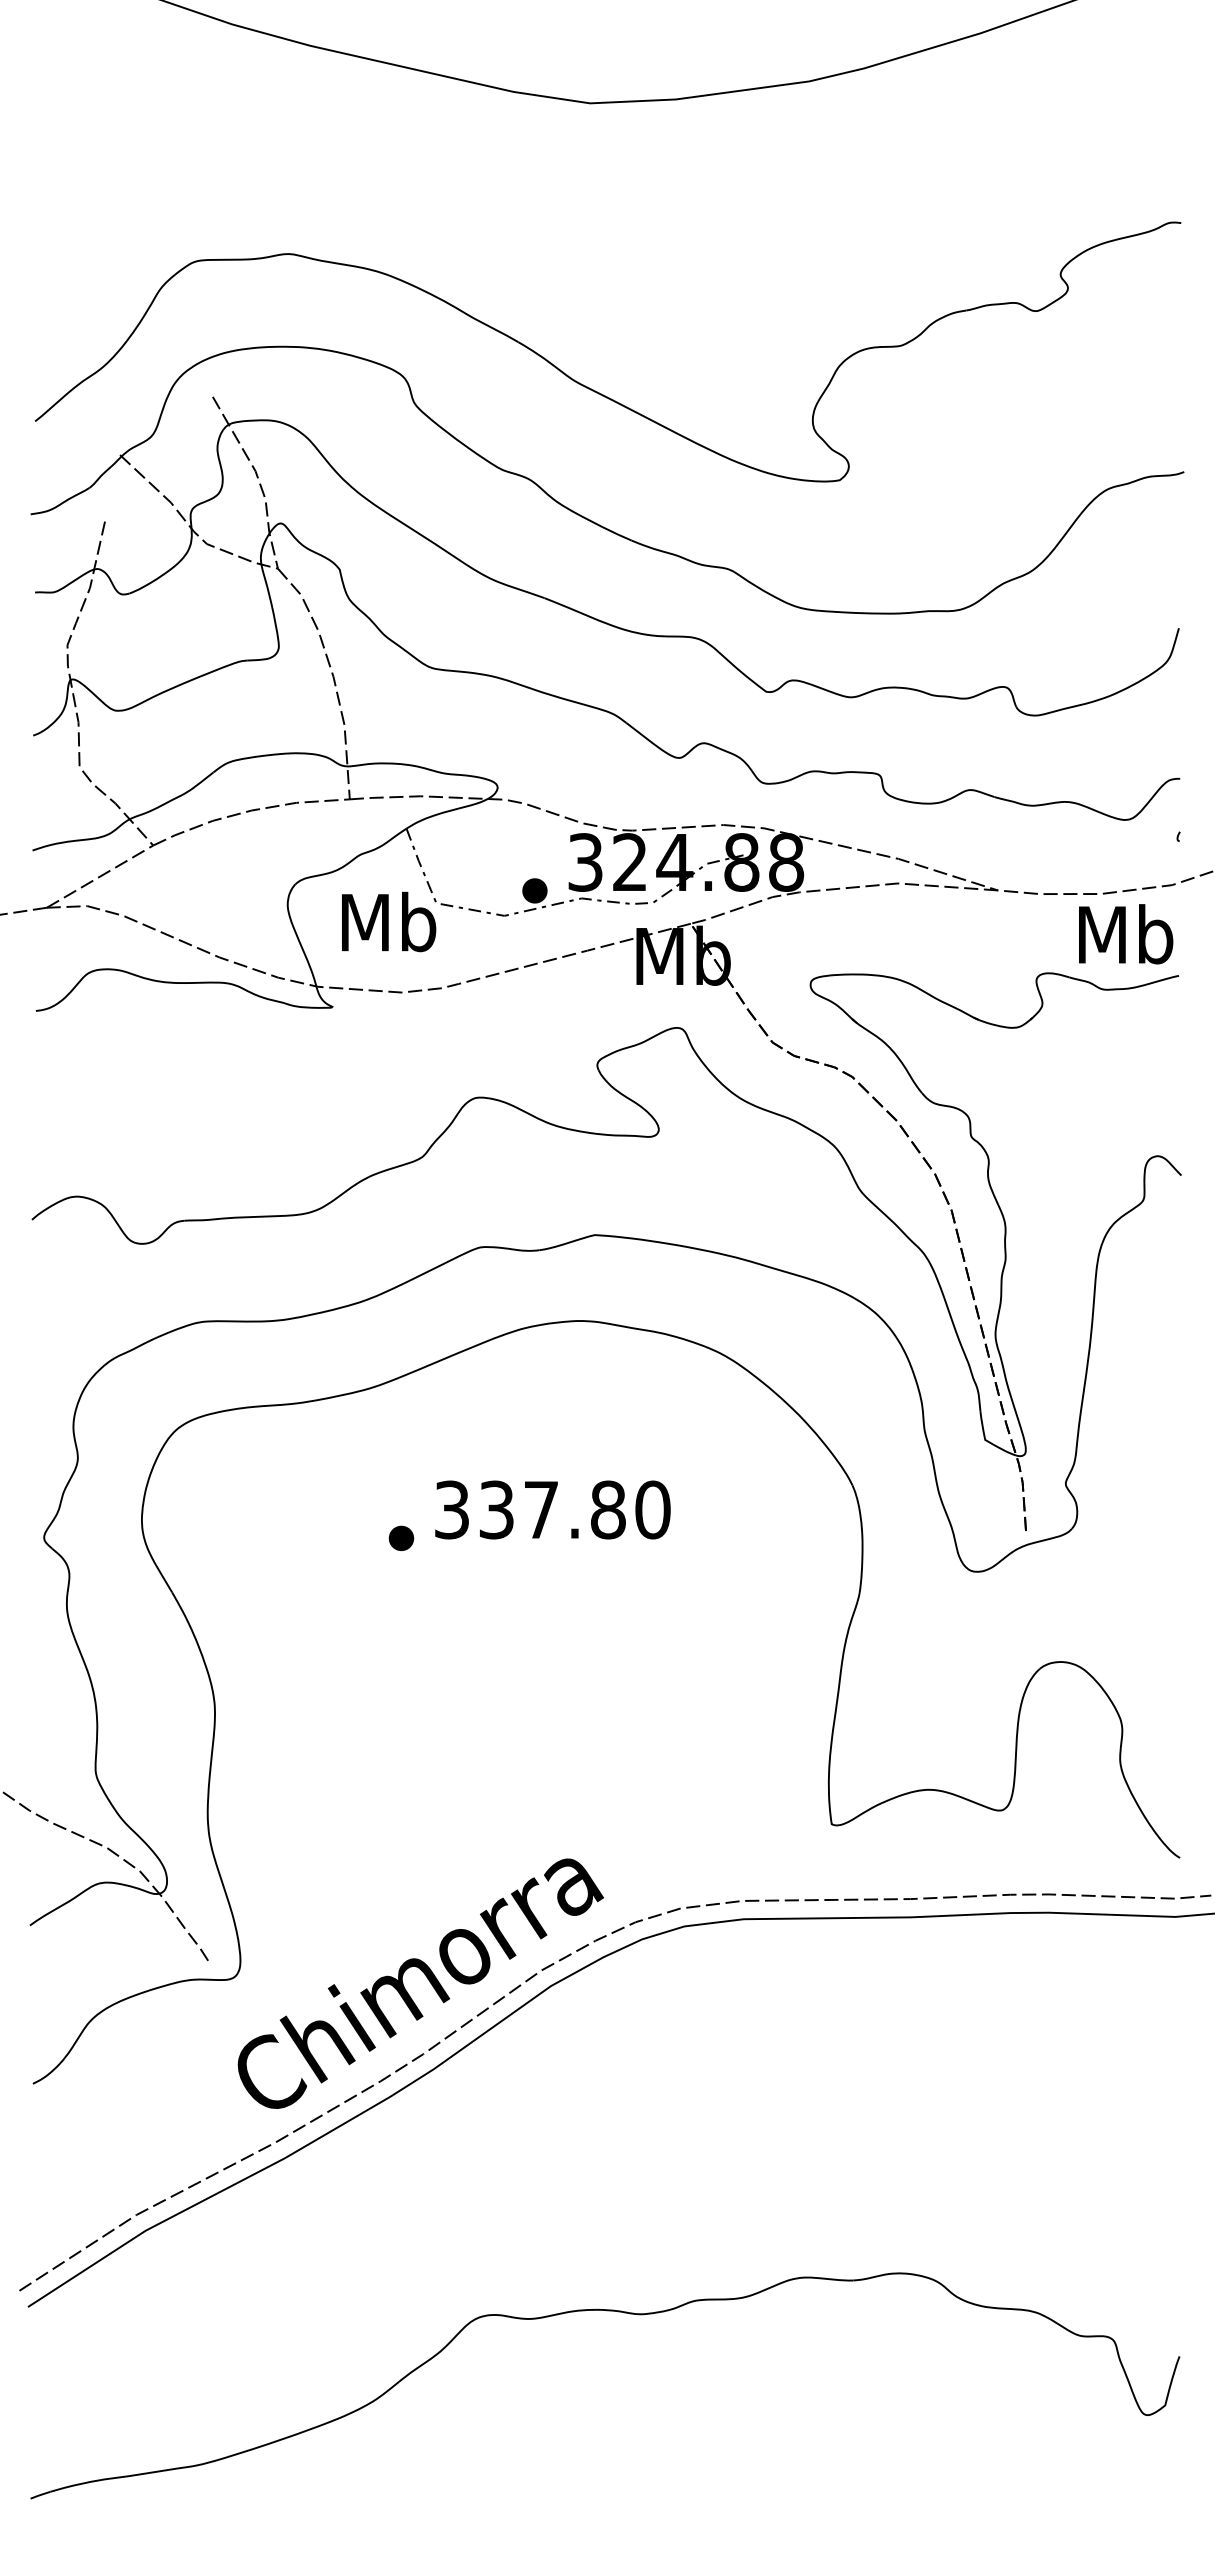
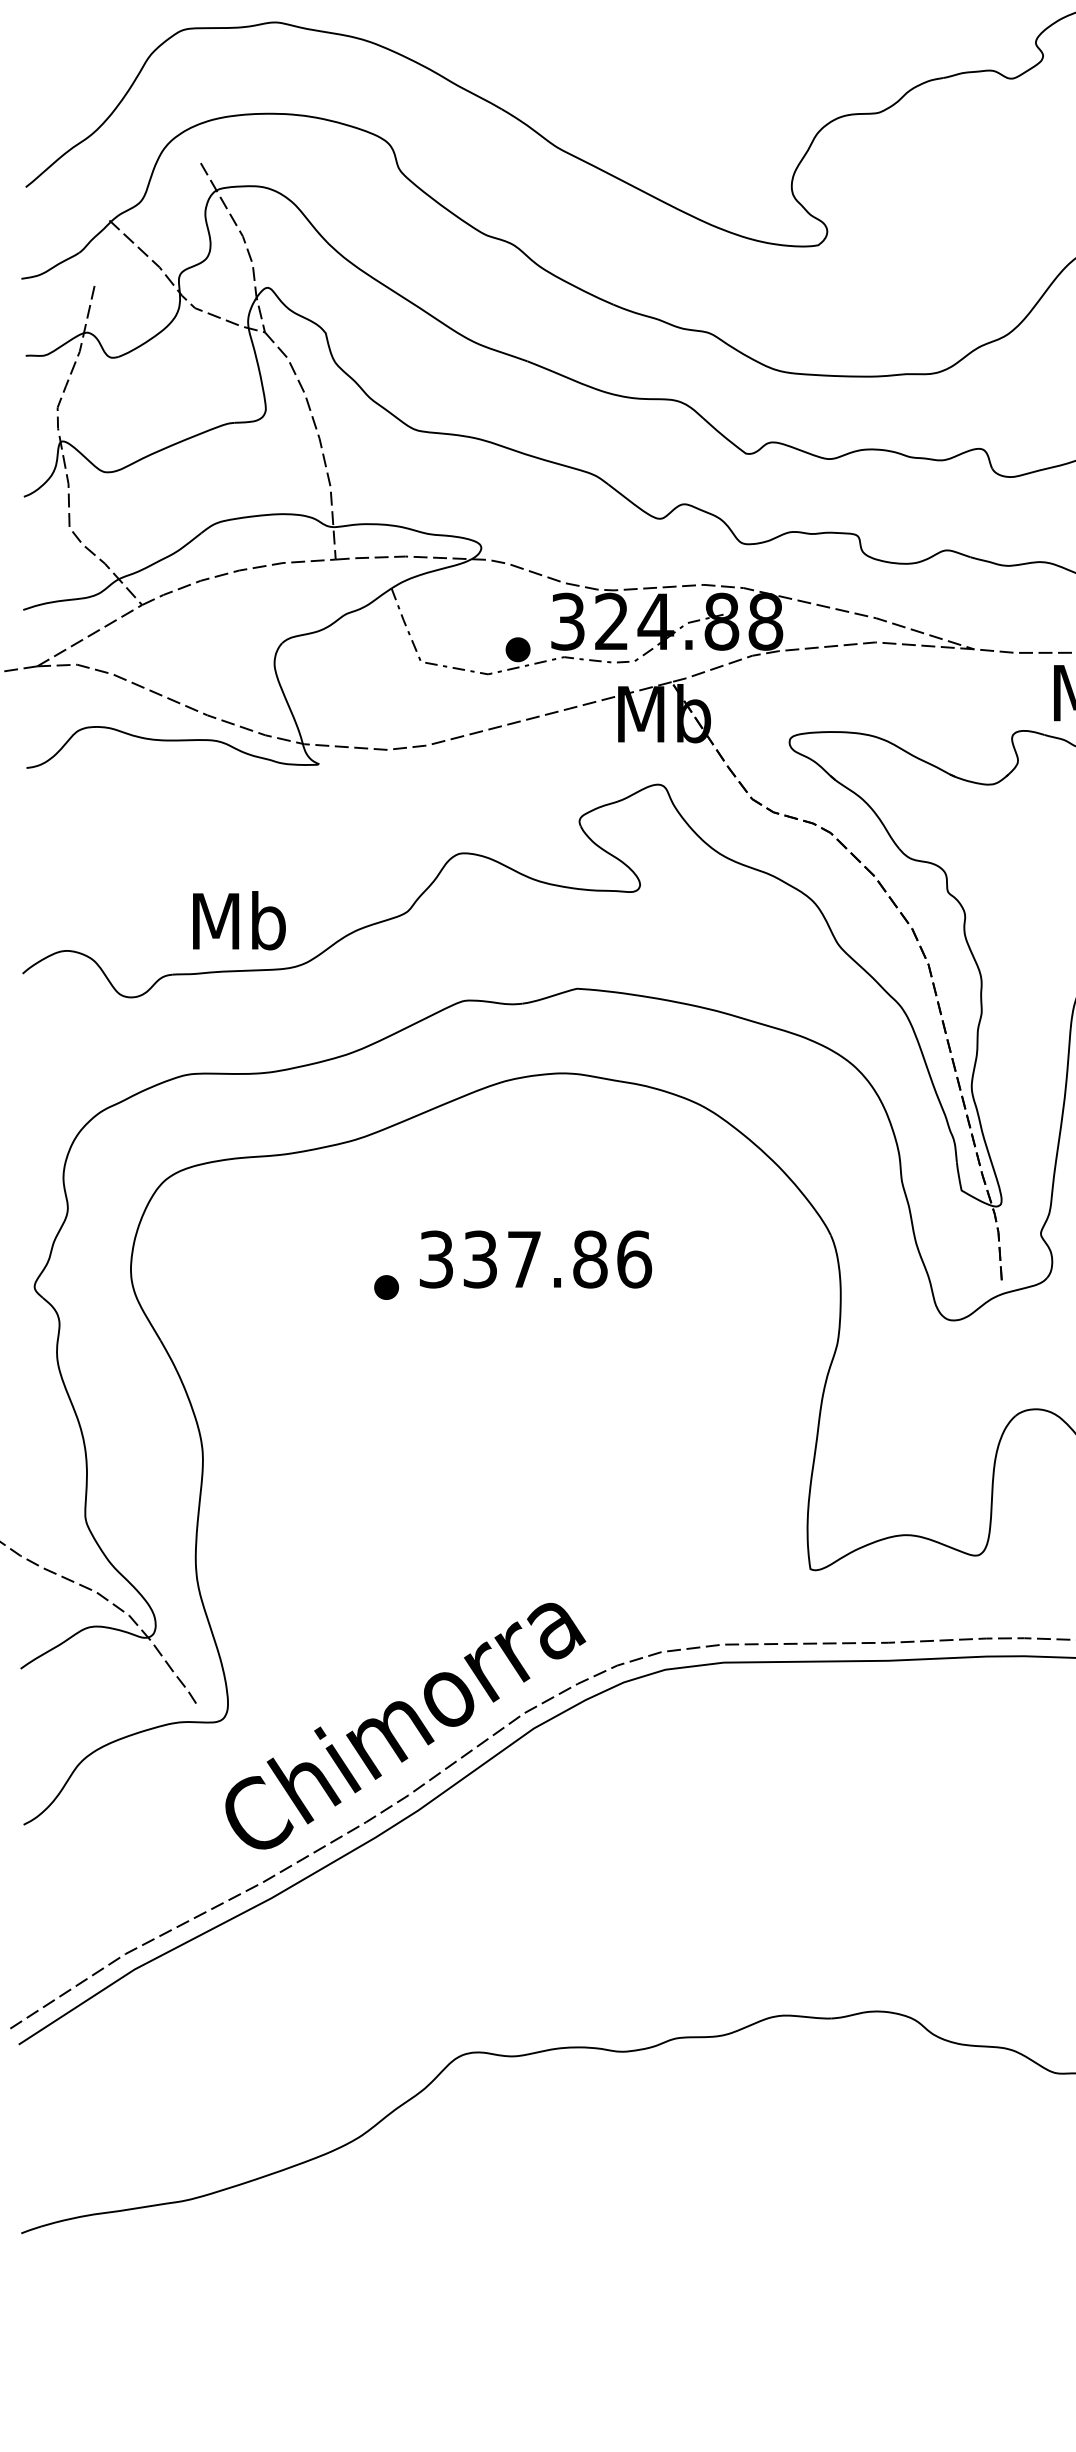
text: (389, 921) -> (239, 920), moved
text: (652, 1509) -> (633, 1259), 337.80 -> 337.86

